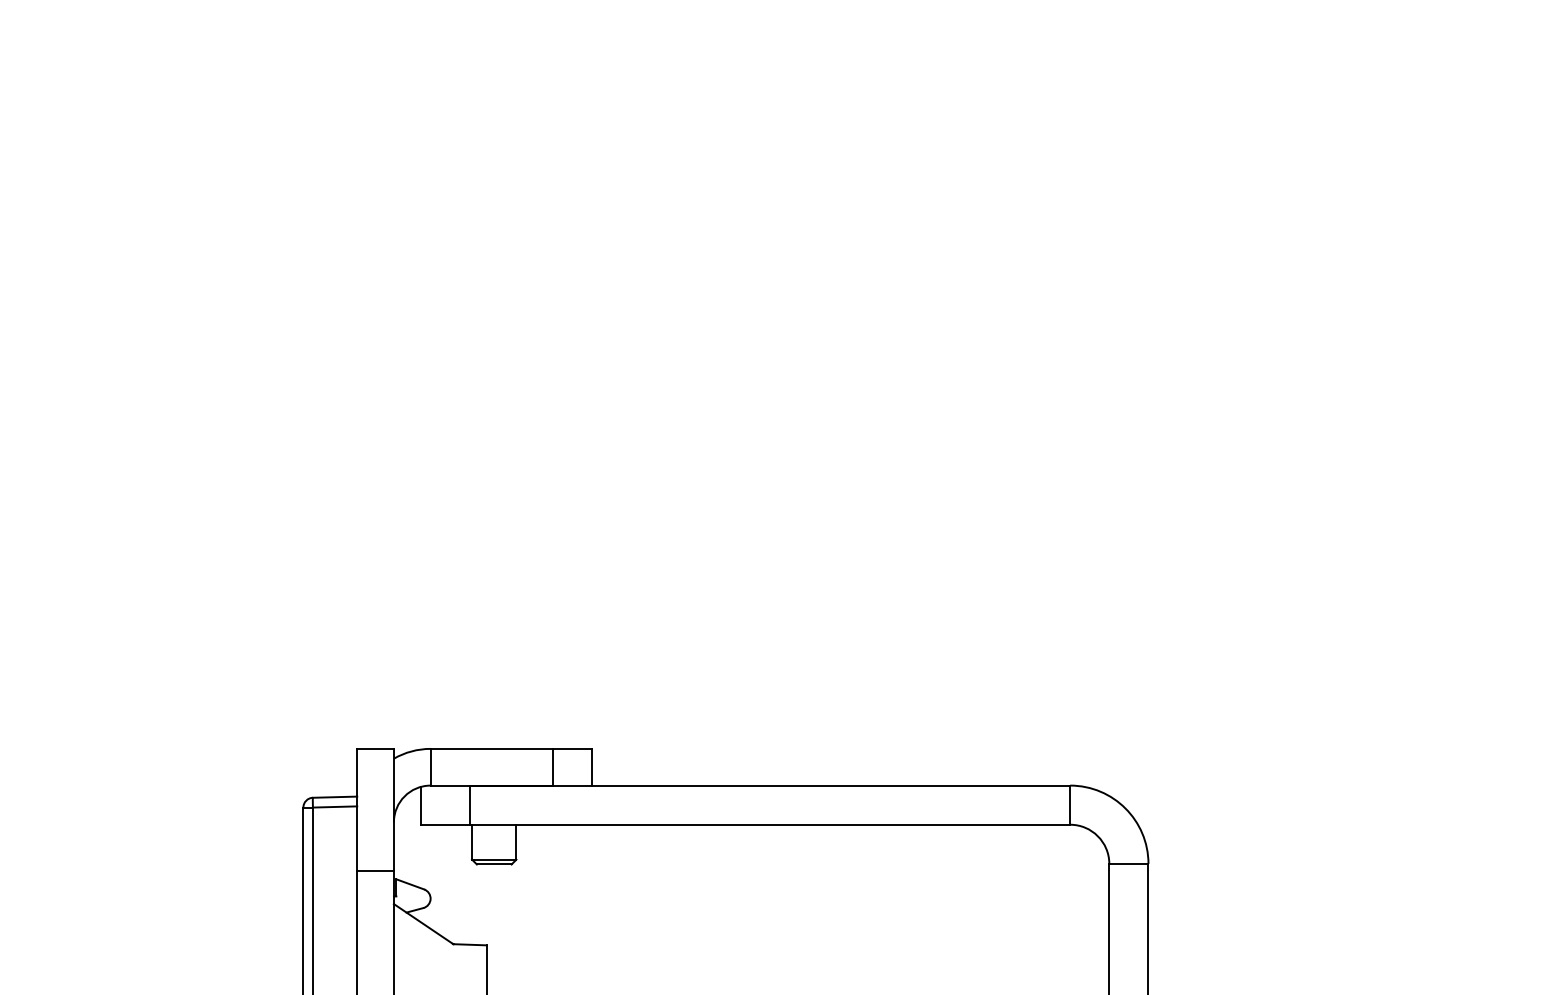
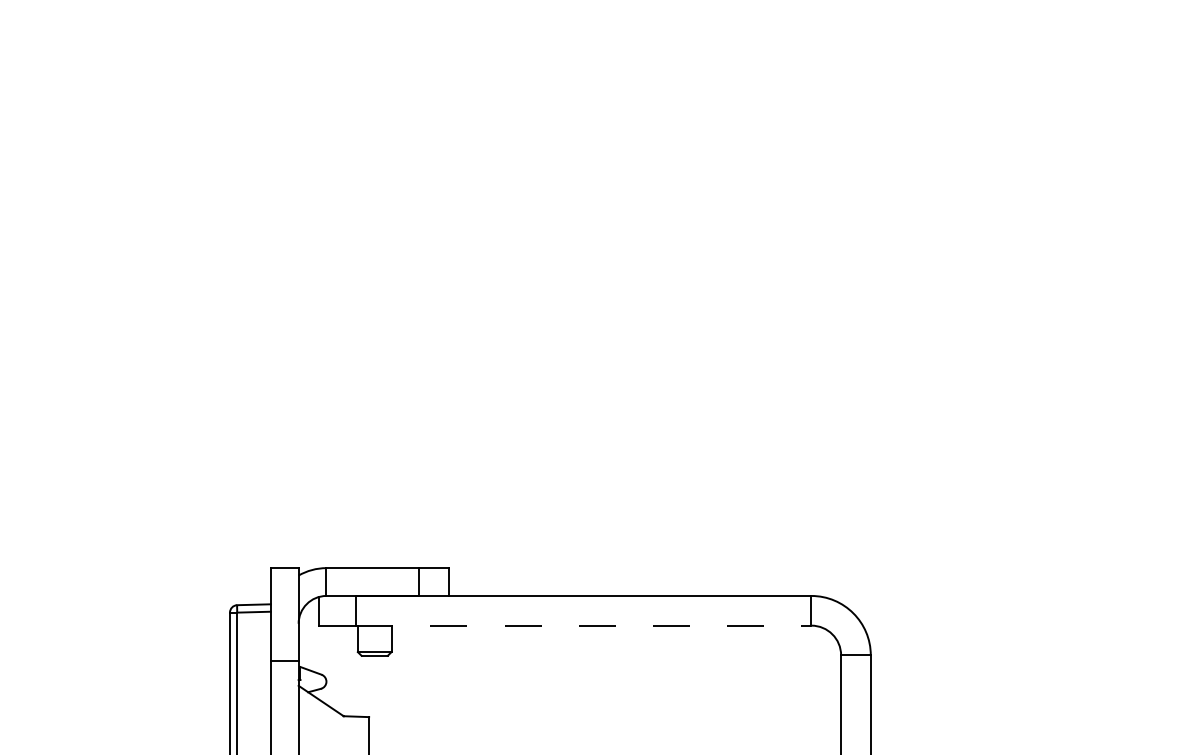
line: (770, 824) -> (584, 625), solid -> dashed

